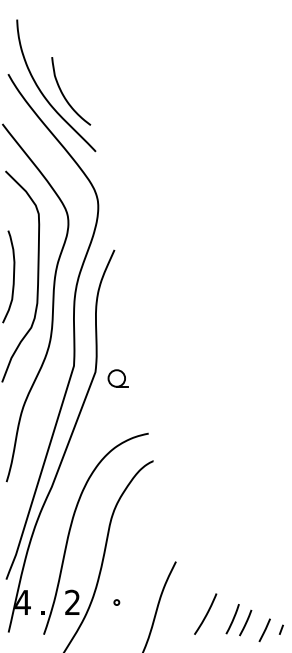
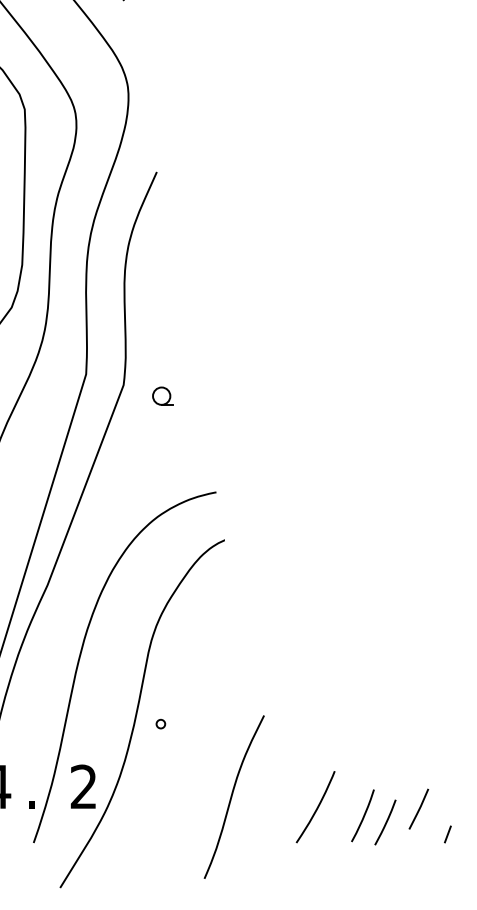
part: (117, 378) -> (162, 396), size x0.6
circle: (116, 602) -> (160, 724), moved
line: (264, 629) -> (418, 807), moved

